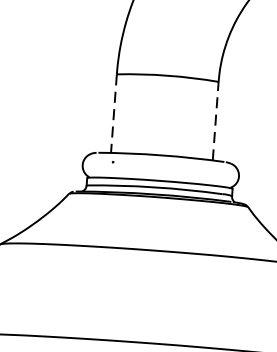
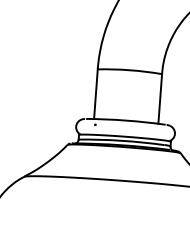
line: (113, 114) -> (95, 94), dashed -> solid
line: (216, 120) -> (160, 98), dashed -> solid

